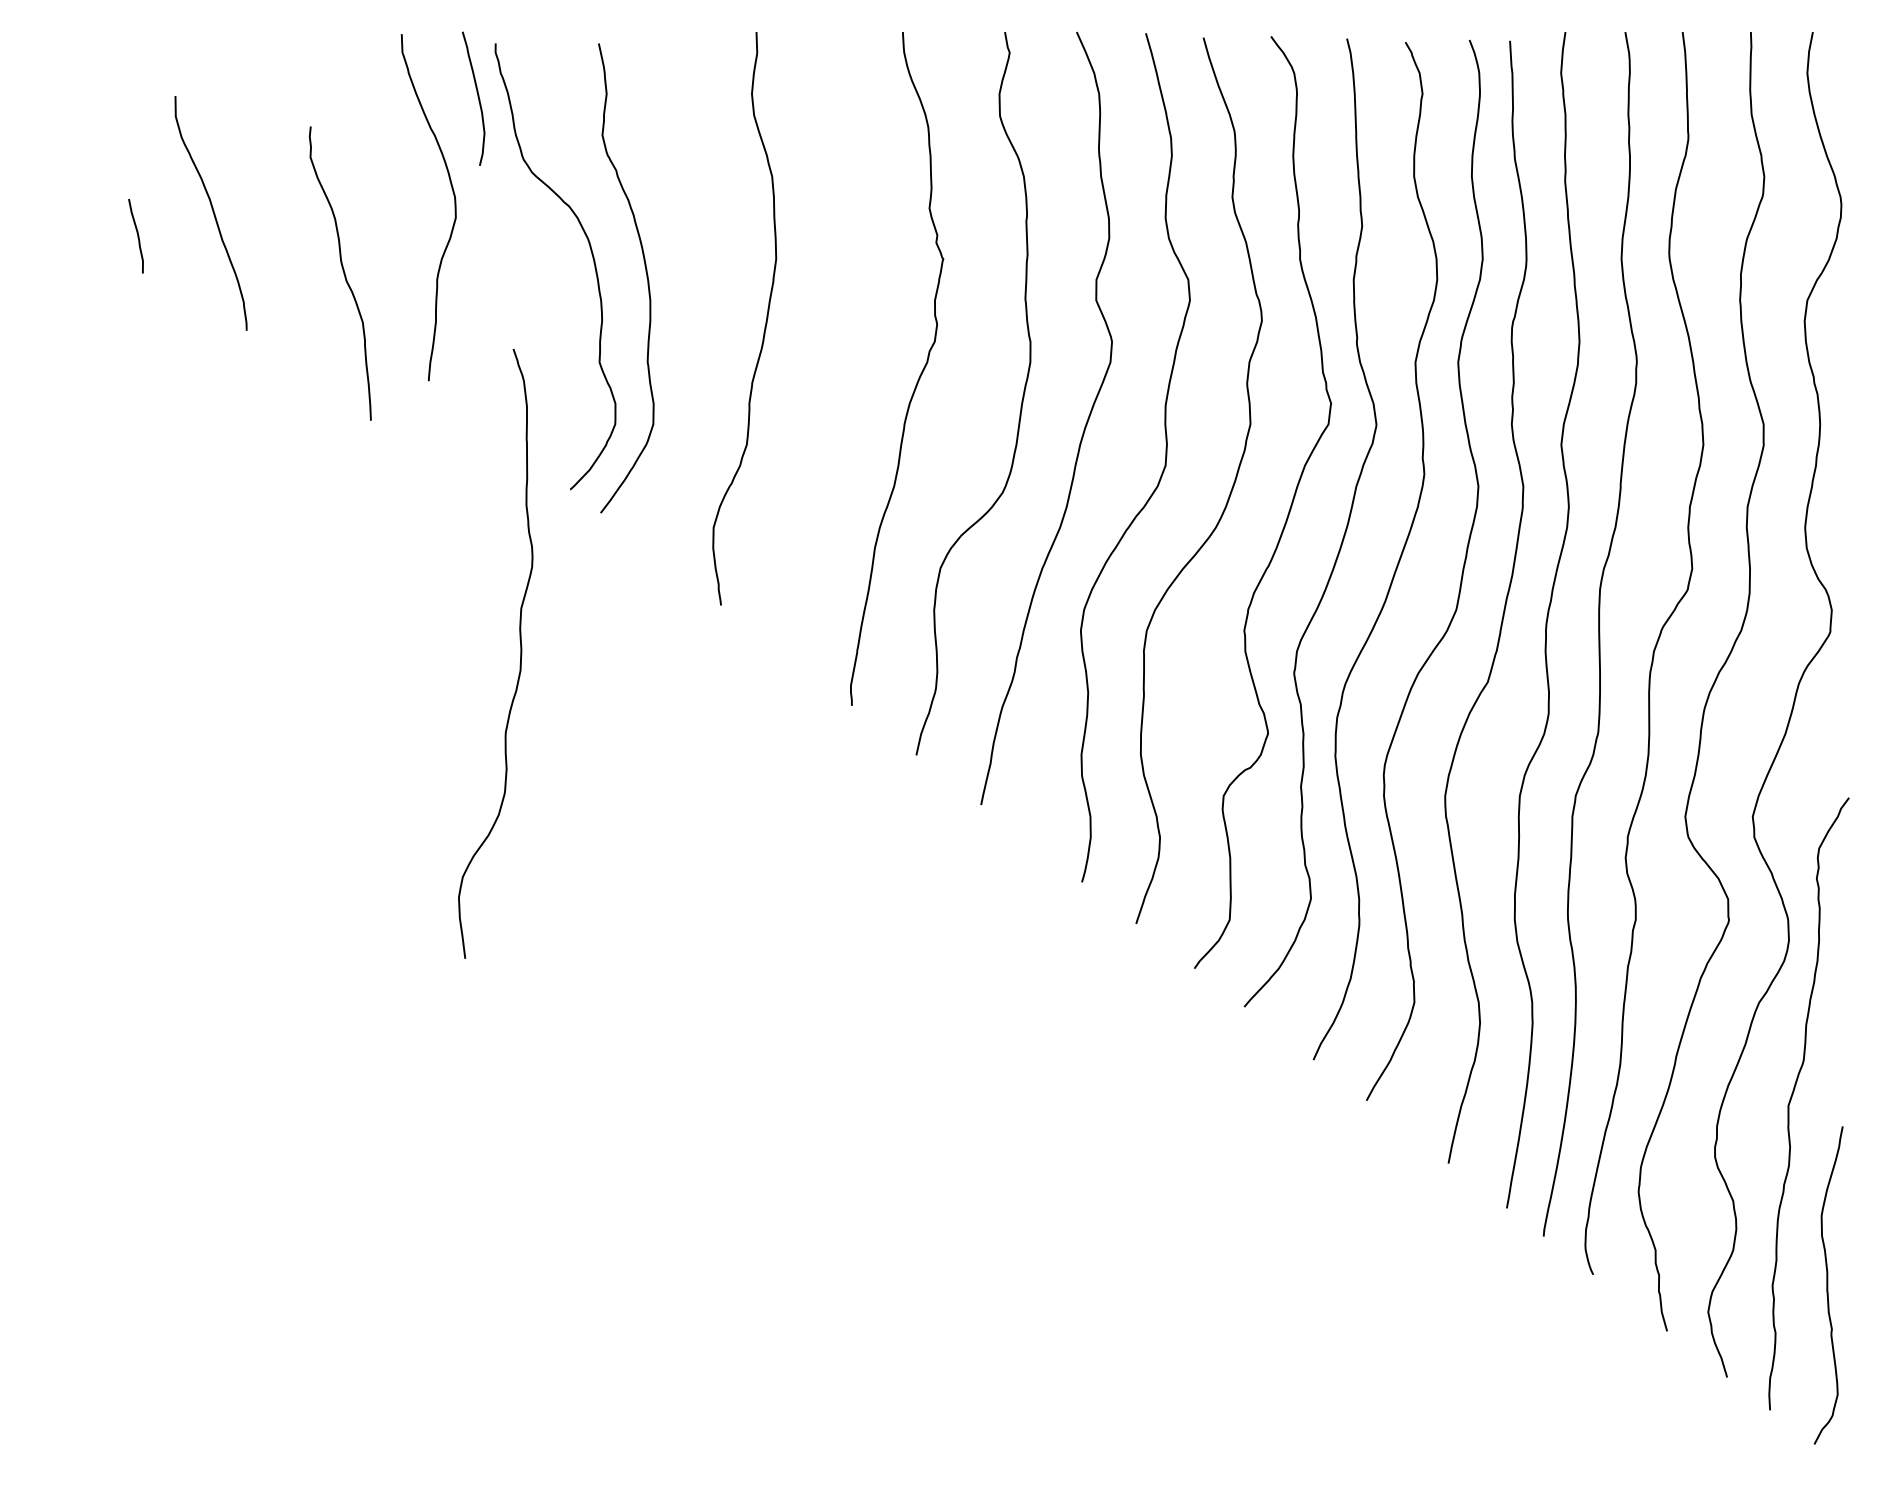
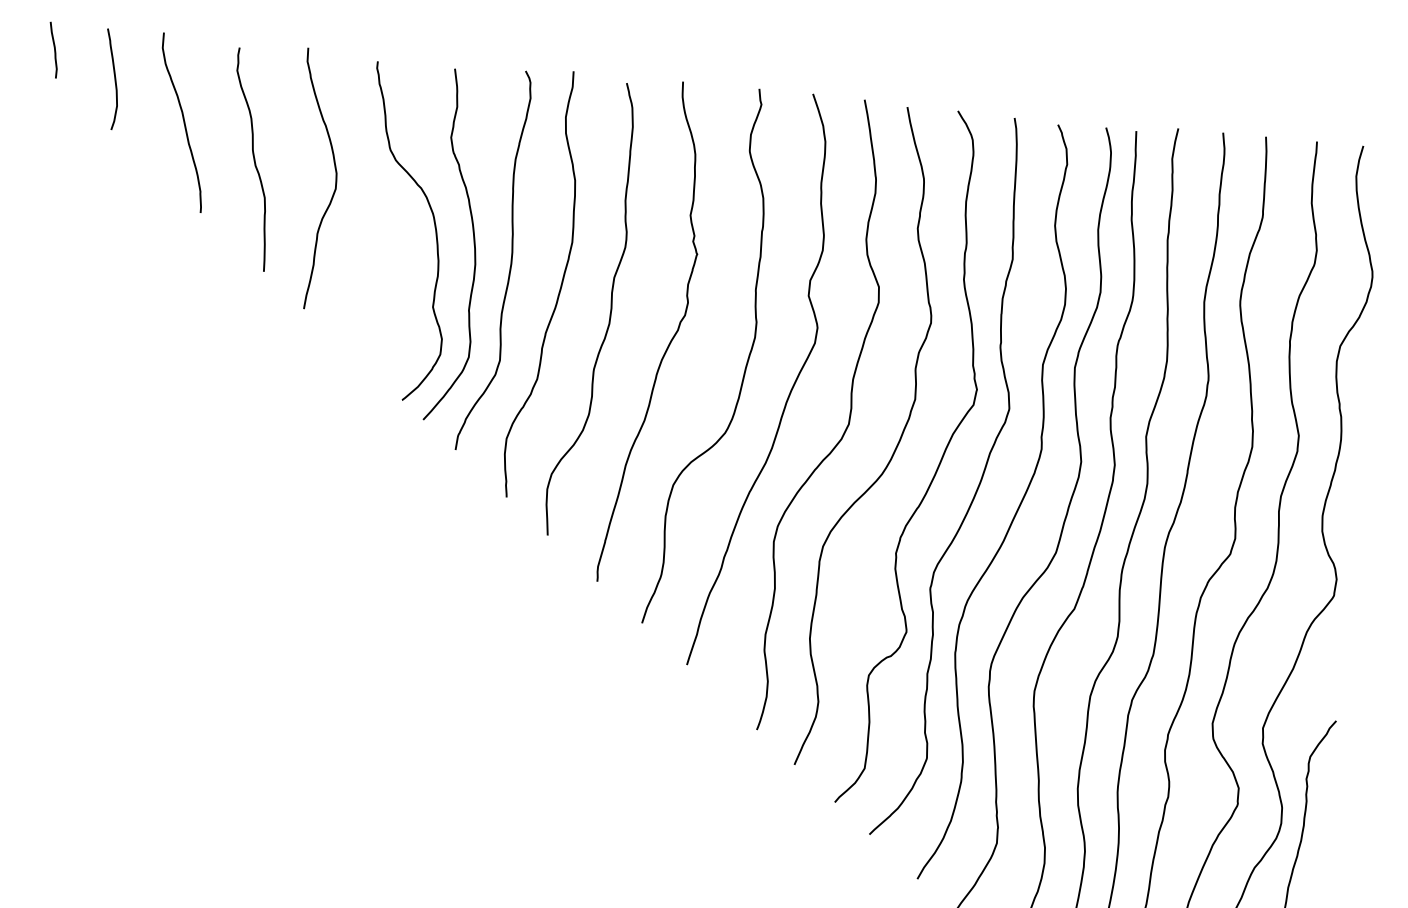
curve: (477, 97) -> (114, 78), moved
curve: (212, 212) -> (183, 122), moved
curve: (137, 236) -> (54, 50), moved
curve: (343, 273) -> (253, 159), moved
curve: (697, 292) -> (511, 261), added
curve: (520, 653) -> (610, 311), moved

